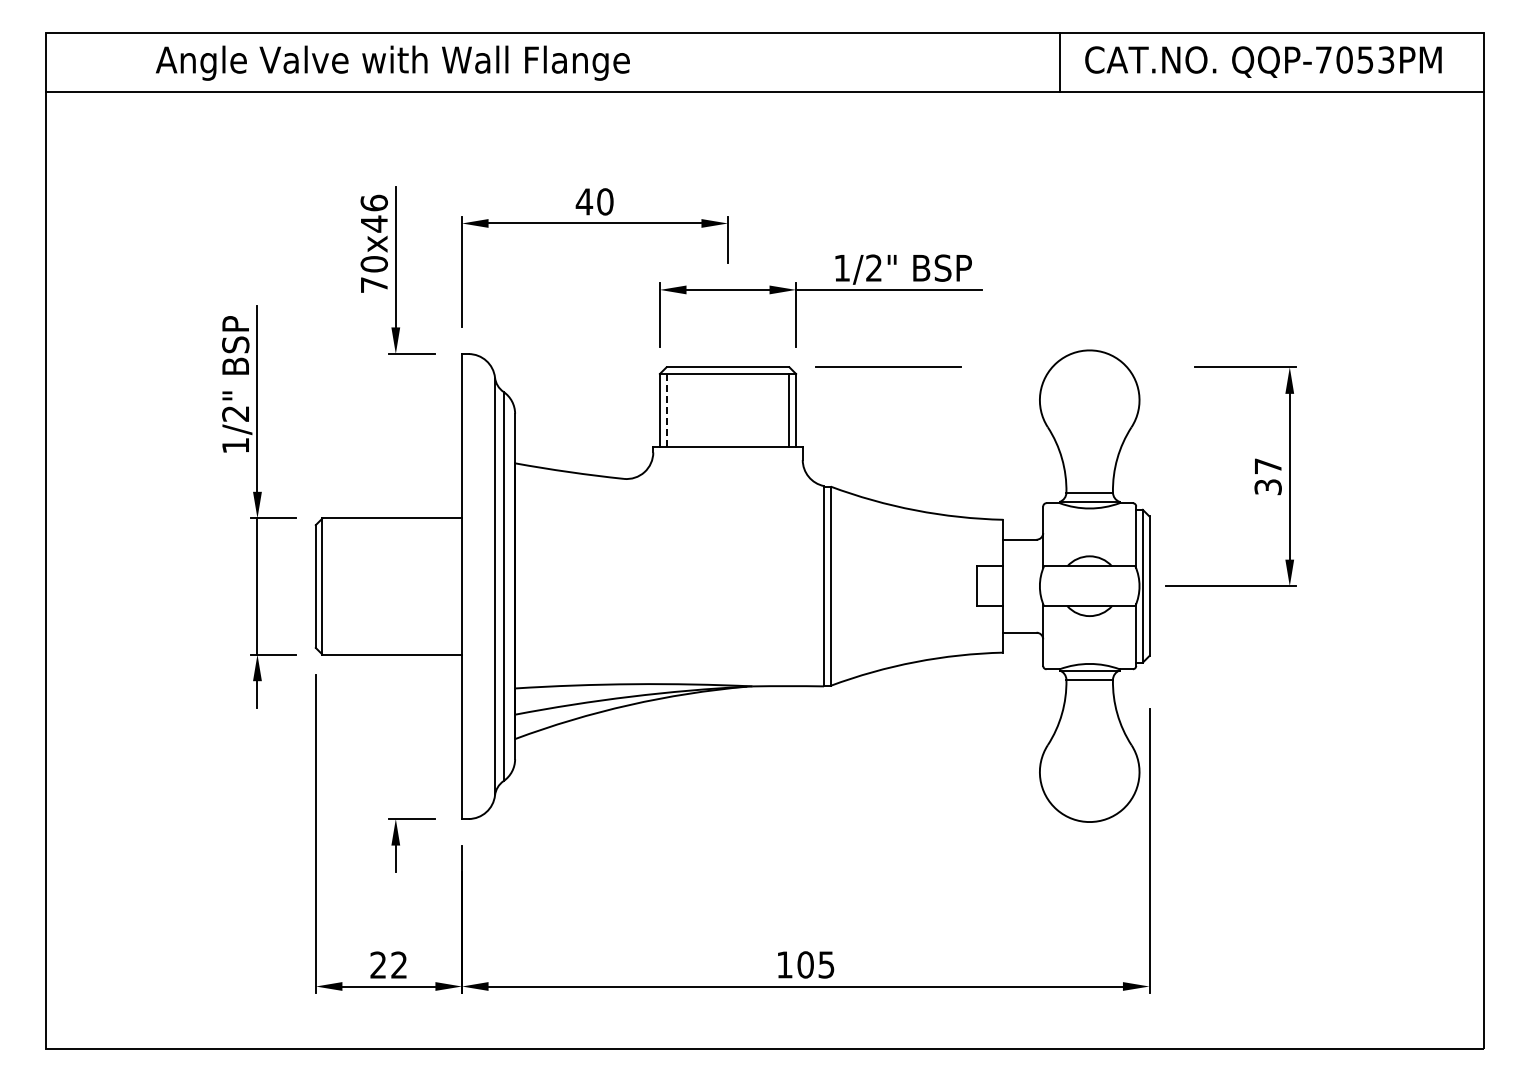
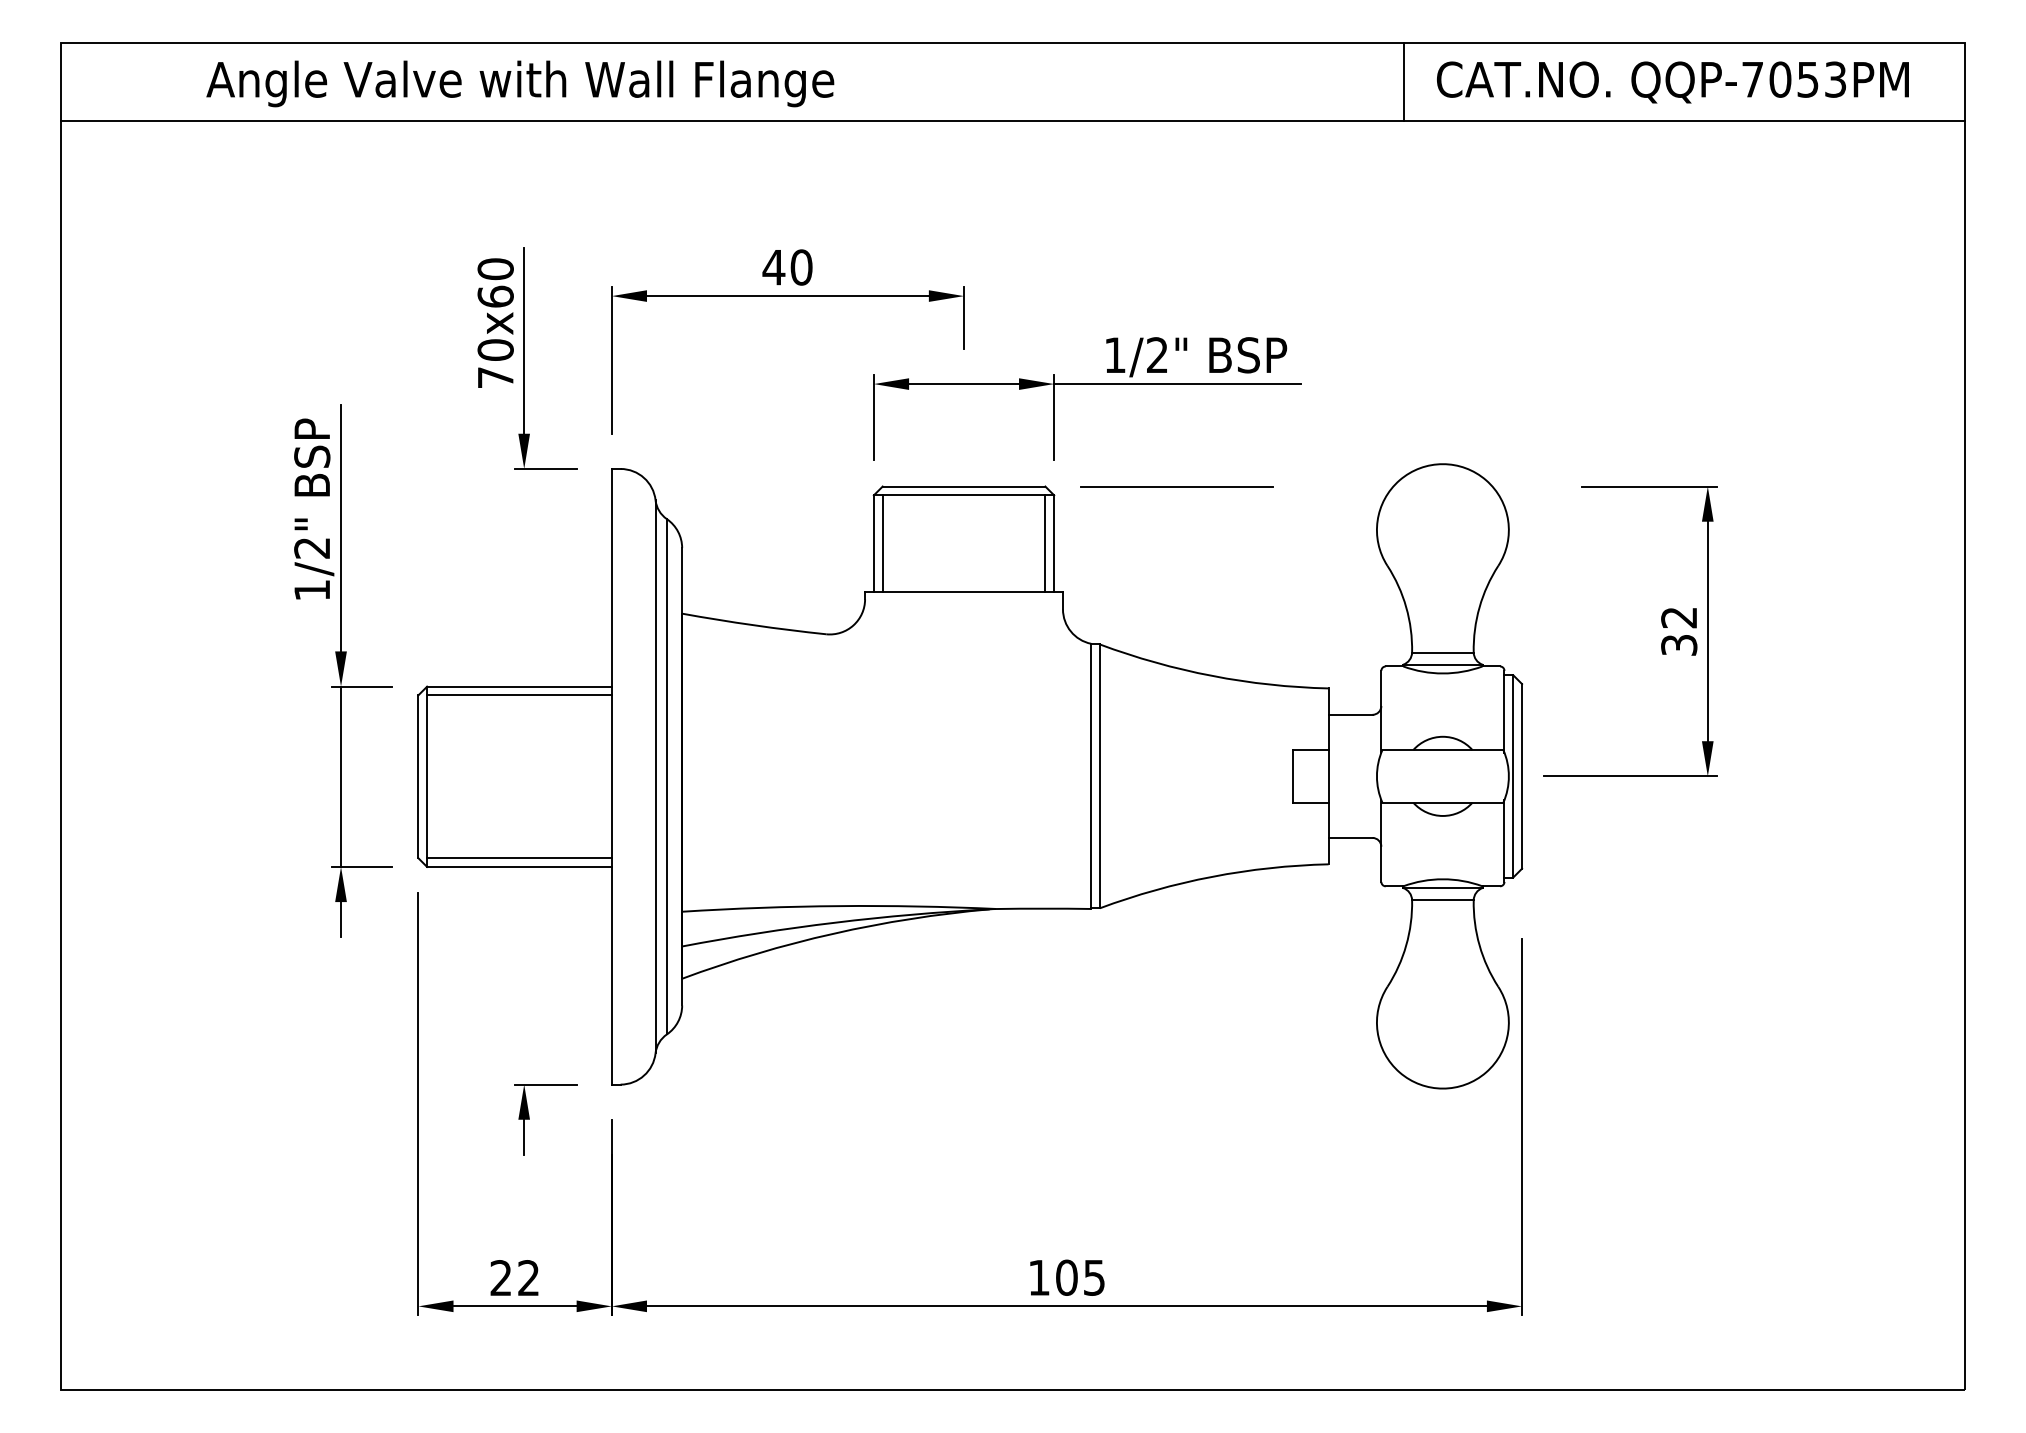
text: (374, 213) -> (495, 282), 70x46 -> 70x60
line: (666, 410) -> (882, 543), dashed -> solid
text: (1267, 466) -> (1678, 617), 37 -> 32
line: (391, 525) -> (518, 695), added
line: (391, 647) -> (518, 857), added

